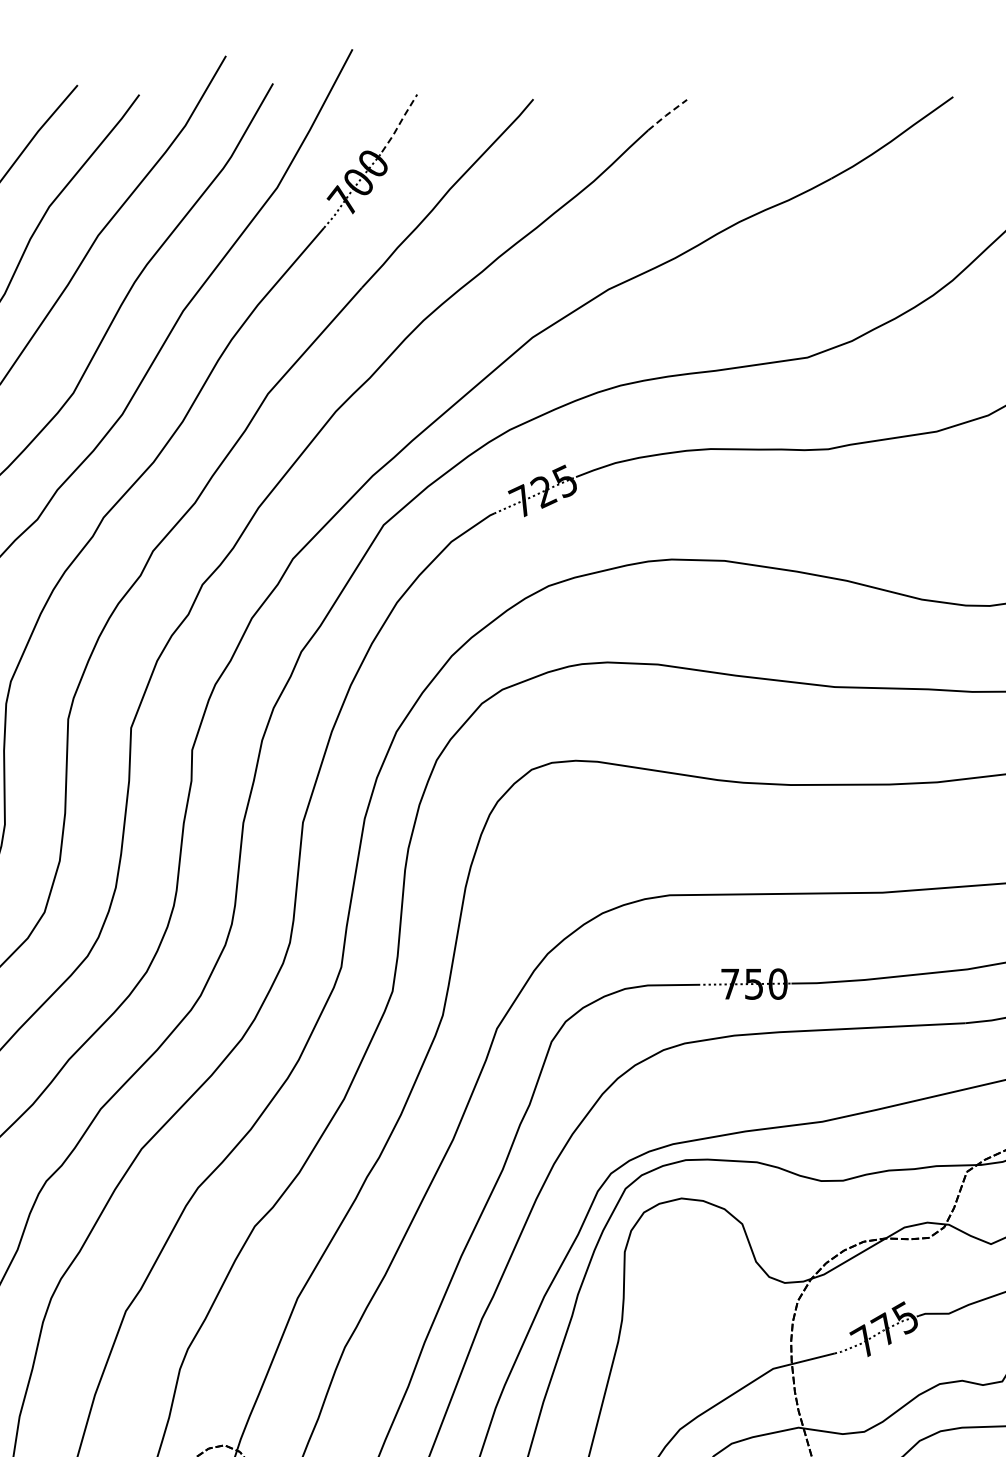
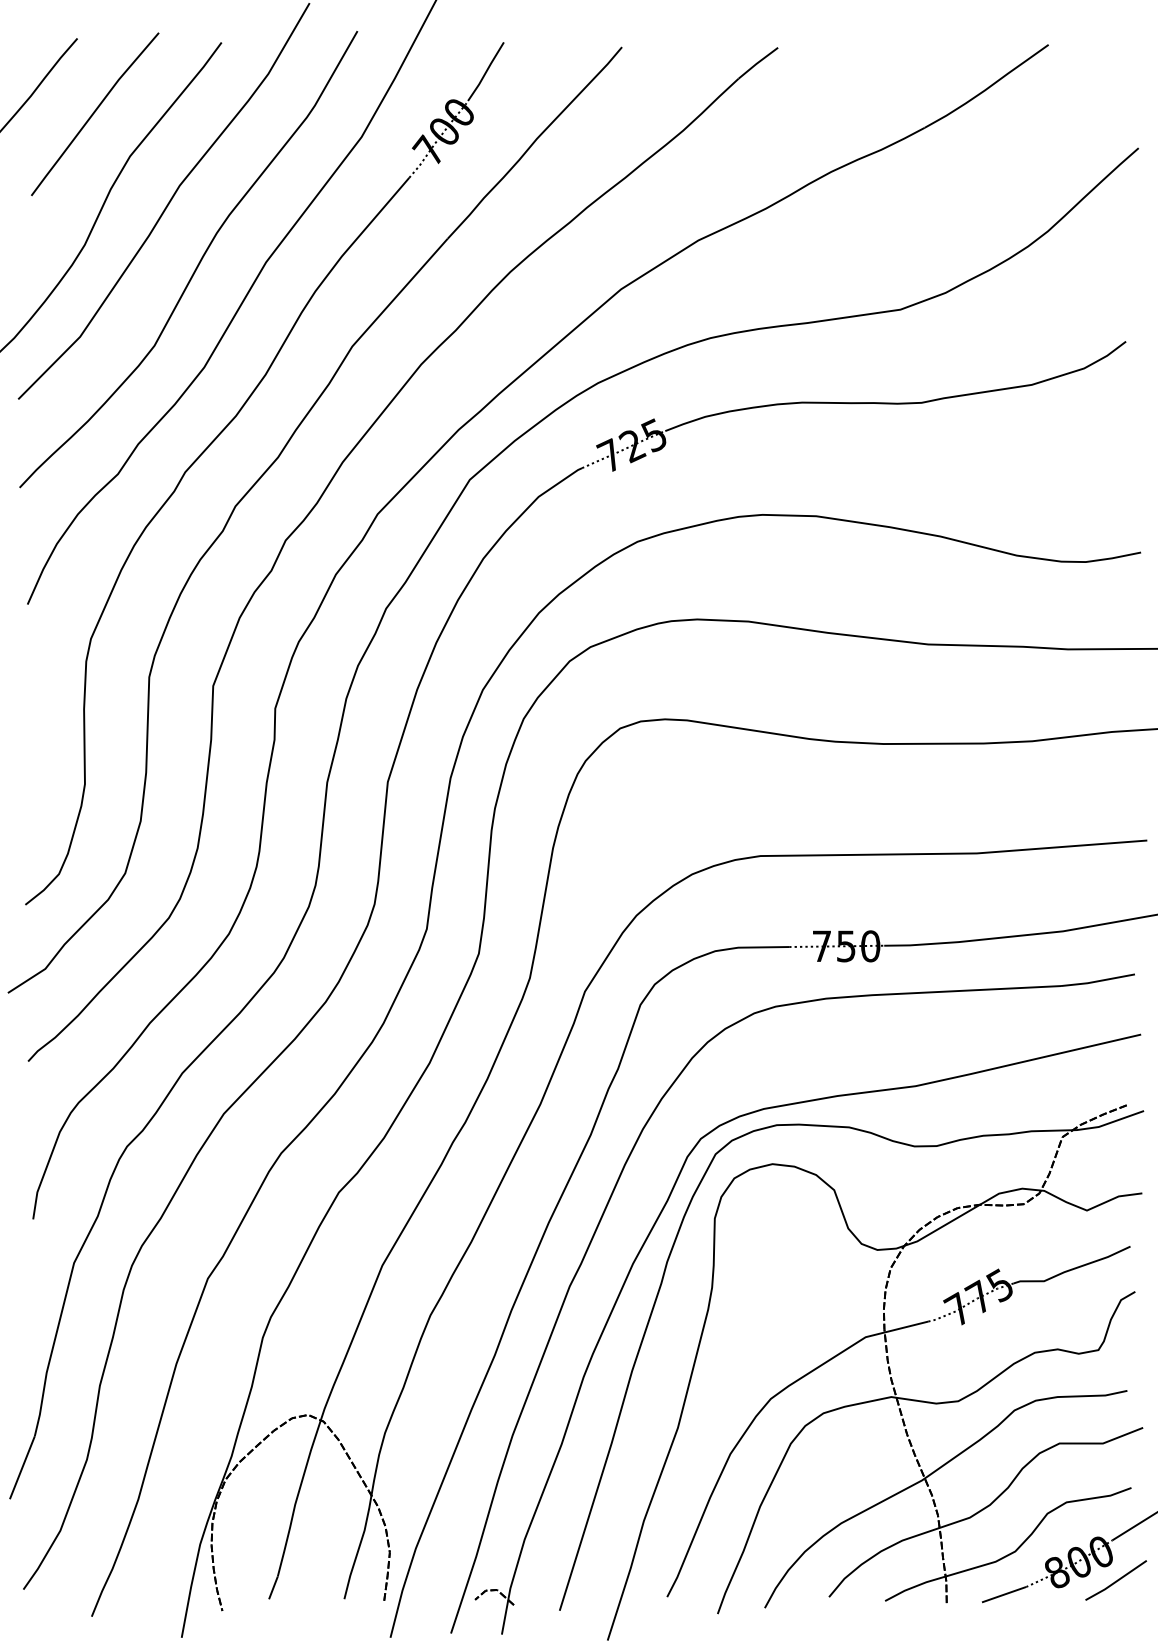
line: (666, 114) -> (757, 62), dashed -> solid
line: (400, 123) -> (486, 71), dashed -> solid

